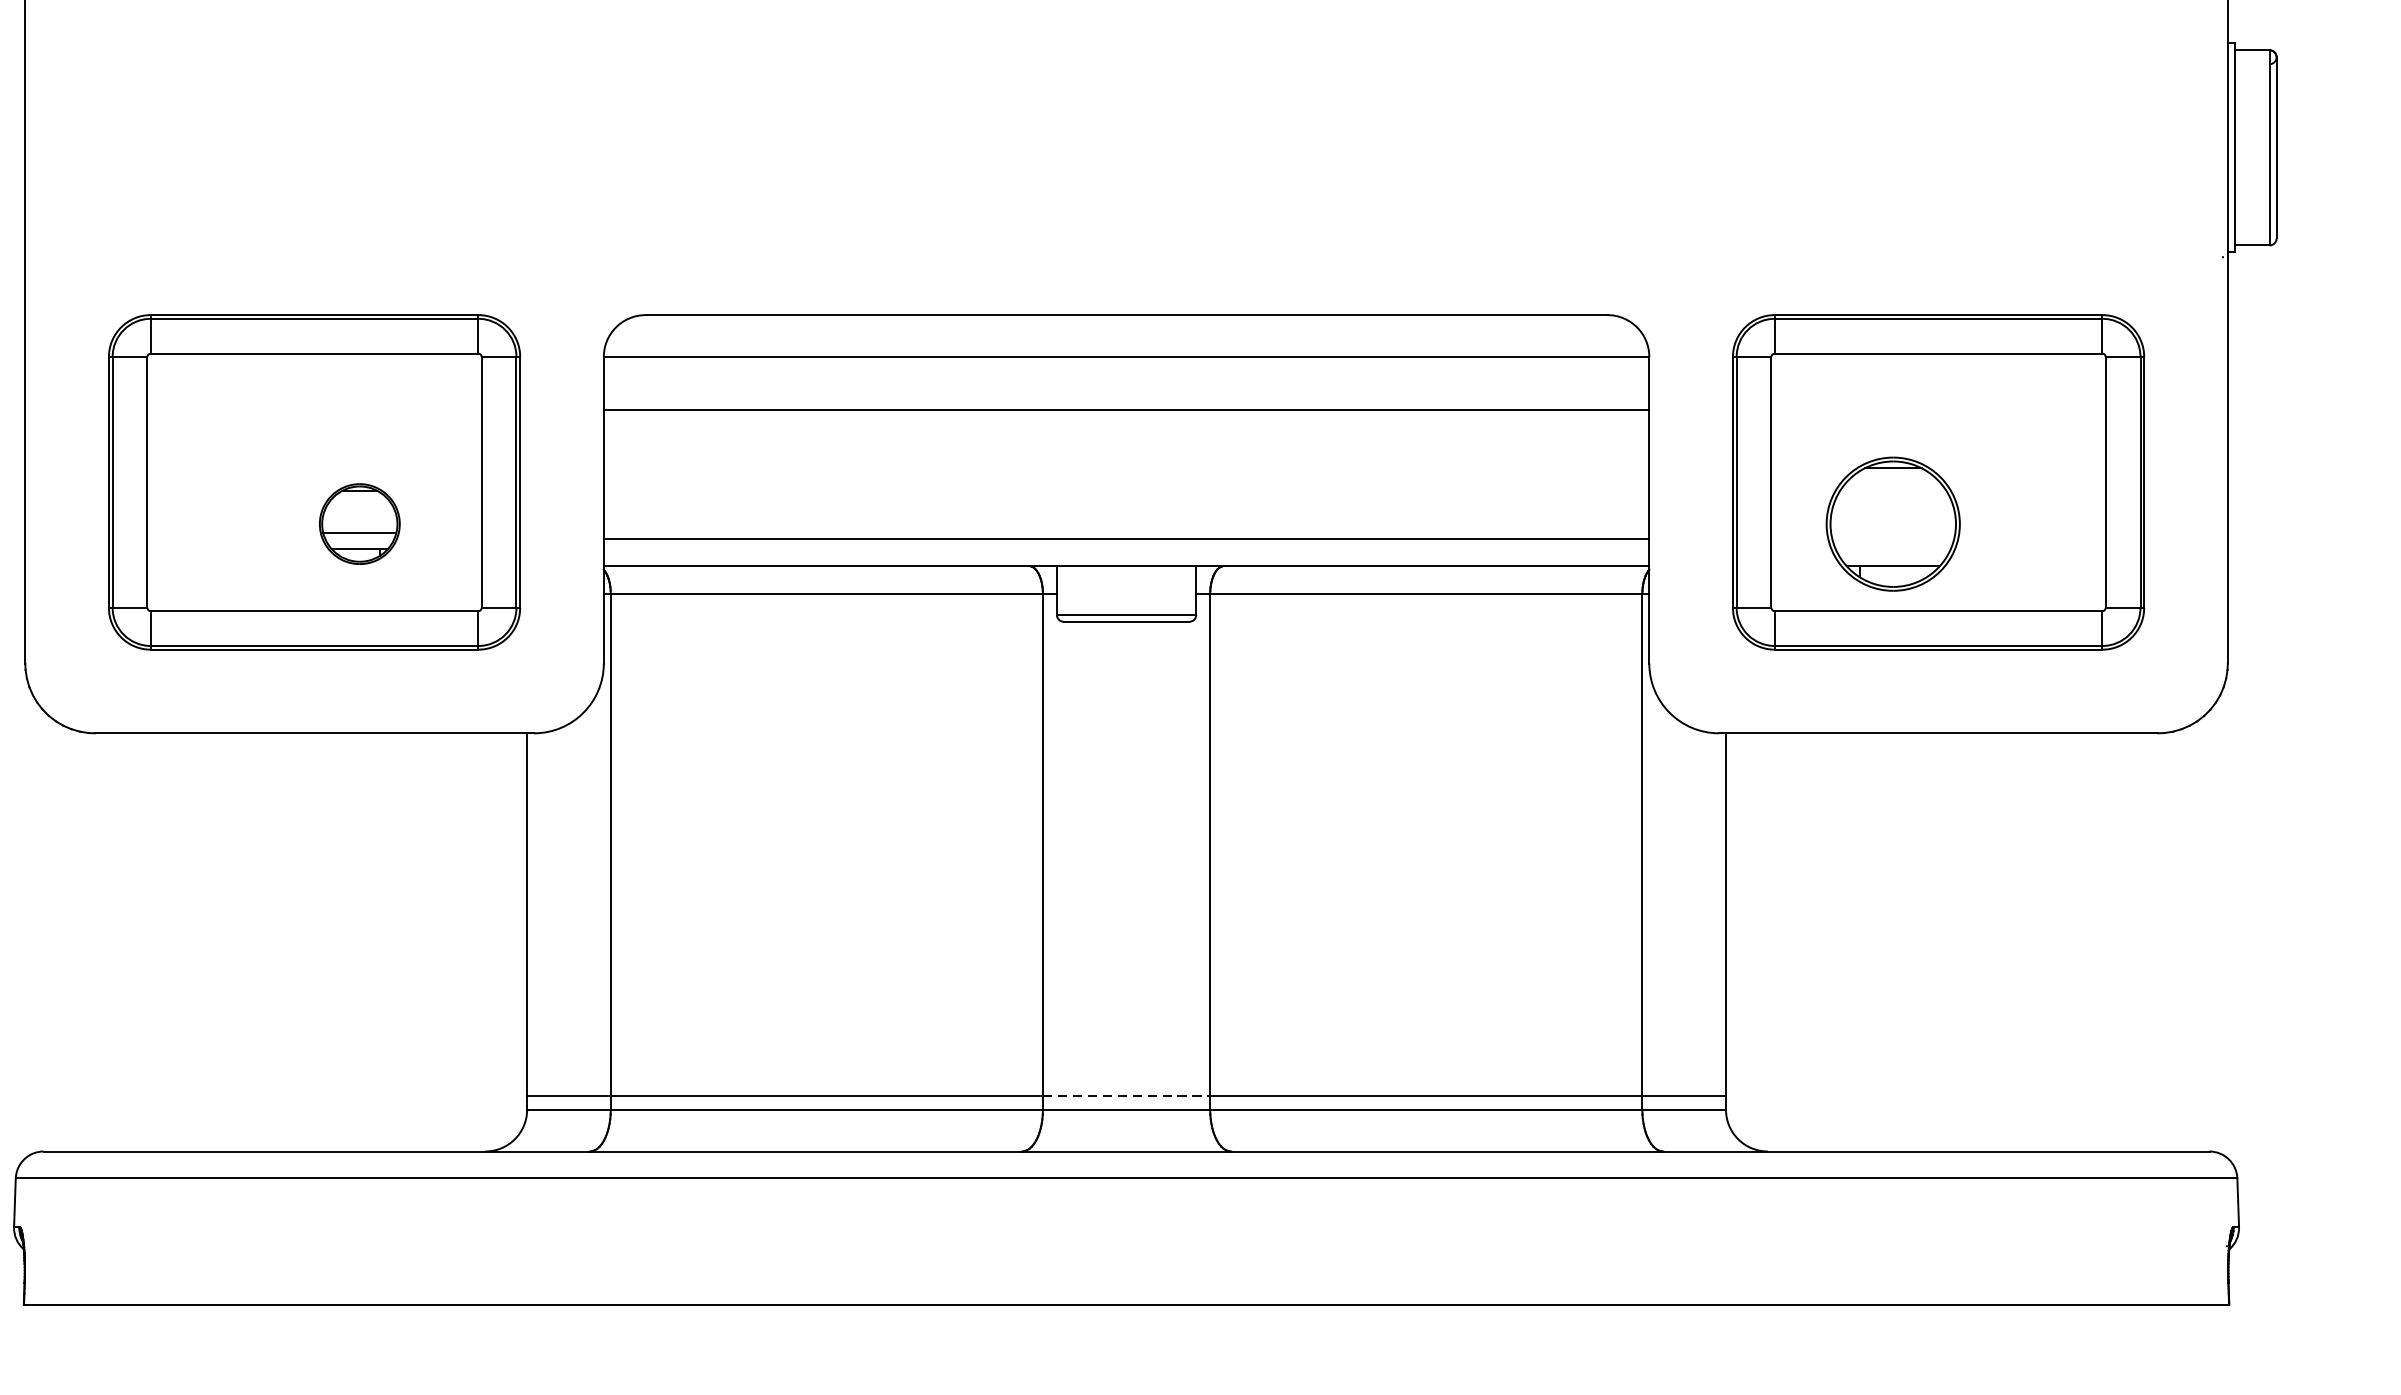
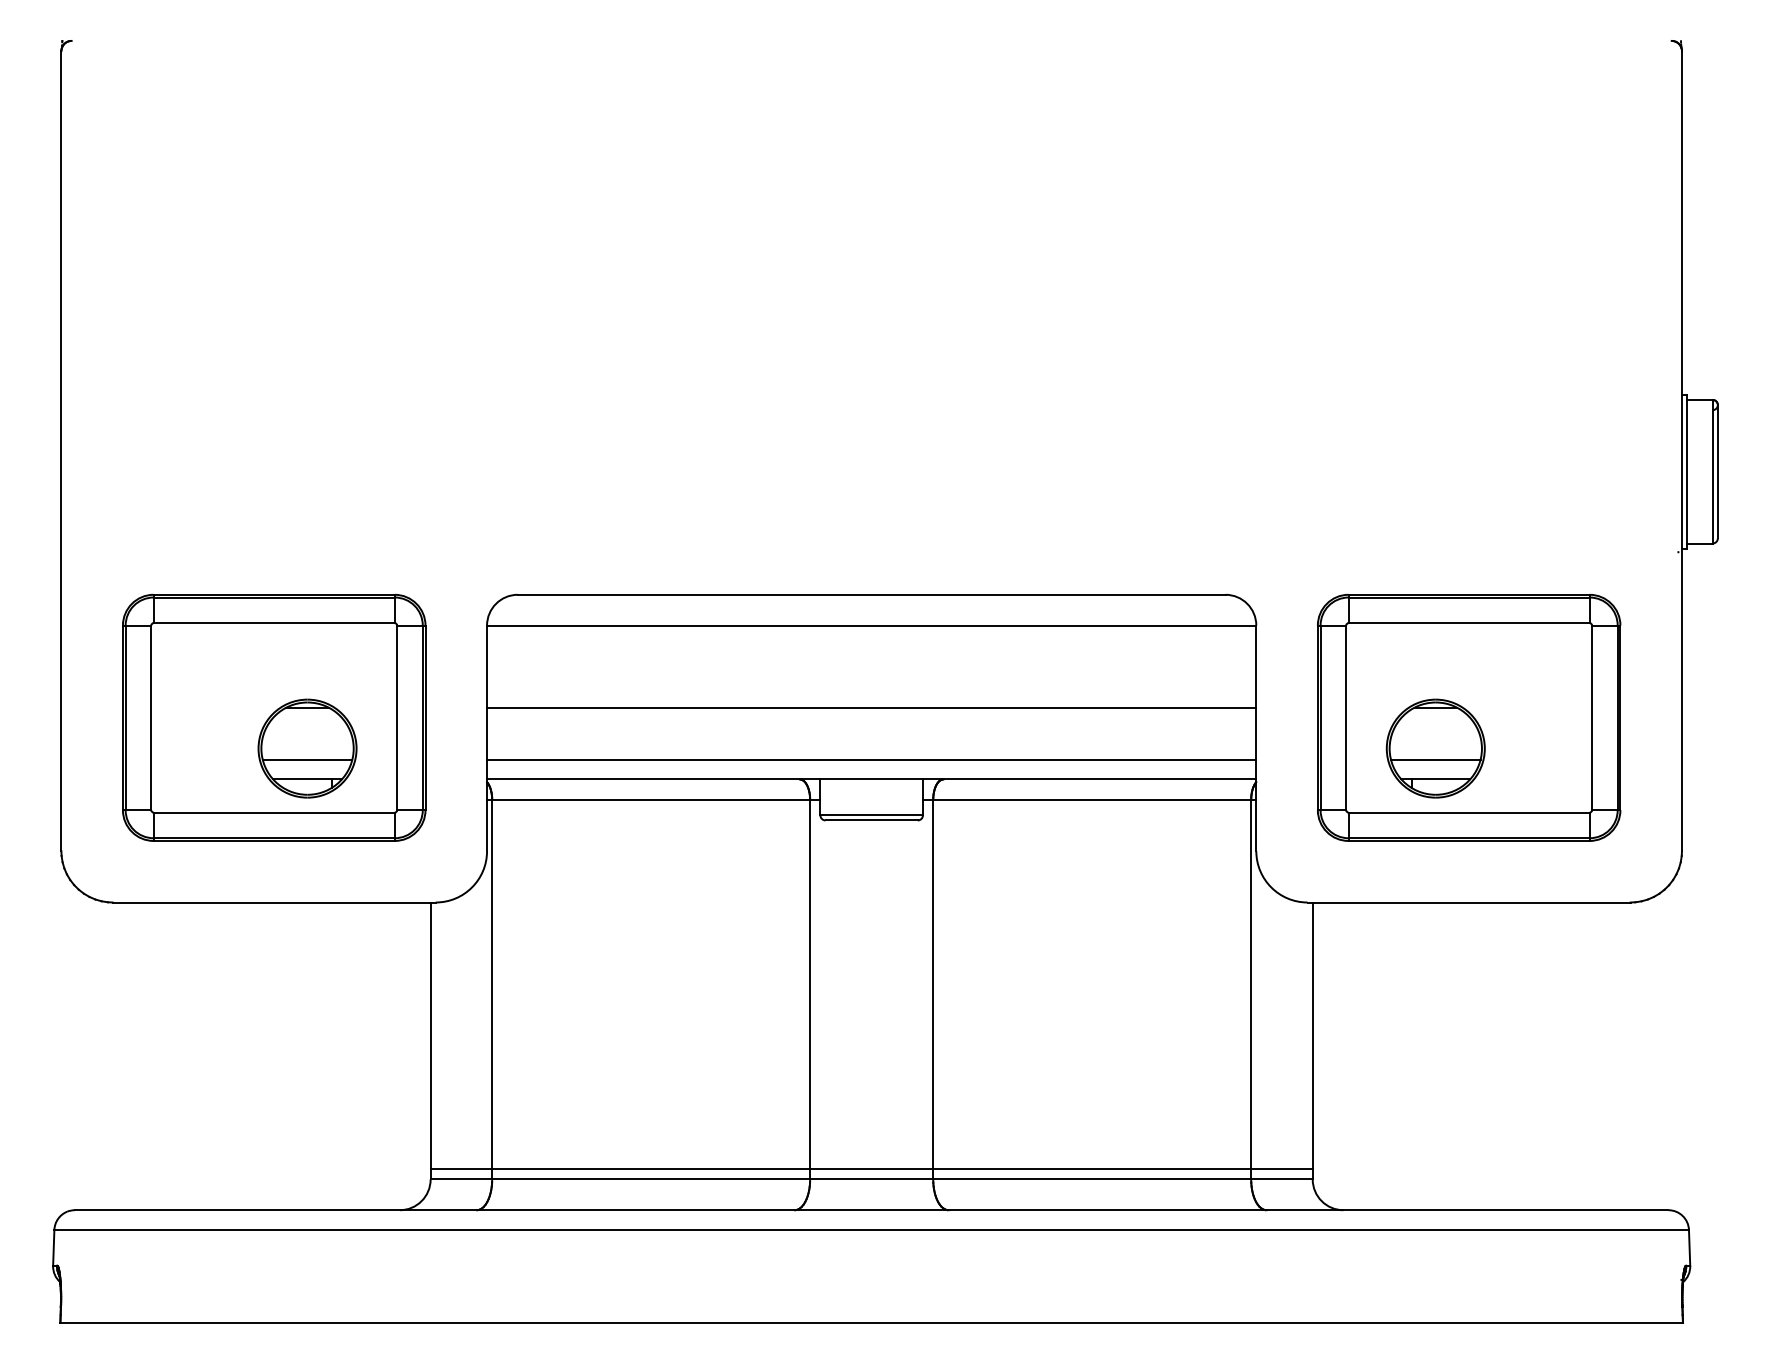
line: (1126, 409) -> (871, 707), moved
part: (359, 524) -> (307, 748), size x1.67
line: (1892, 538) -> (1435, 759), added
line: (1126, 1096) -> (871, 1169), dashed -> solid

